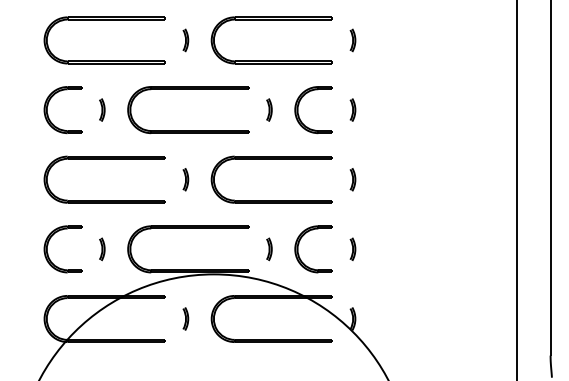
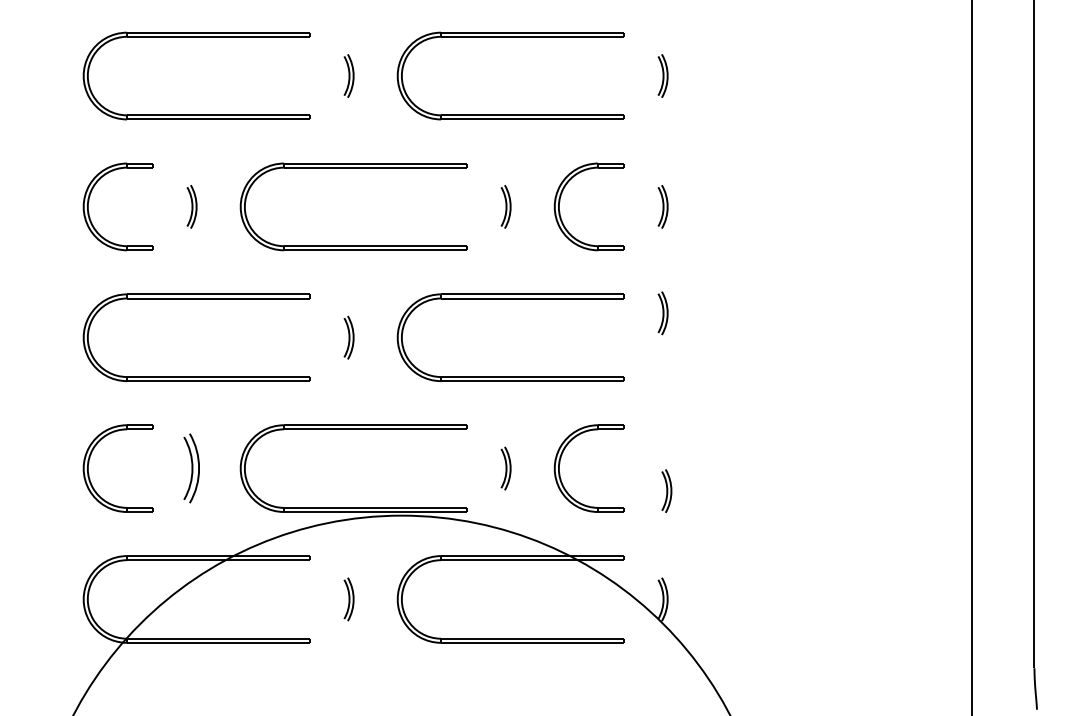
part: (352, 179) -> (662, 312), moved
part: (352, 248) -> (666, 489), moved
part: (102, 249) -> (192, 468), size x1.6

